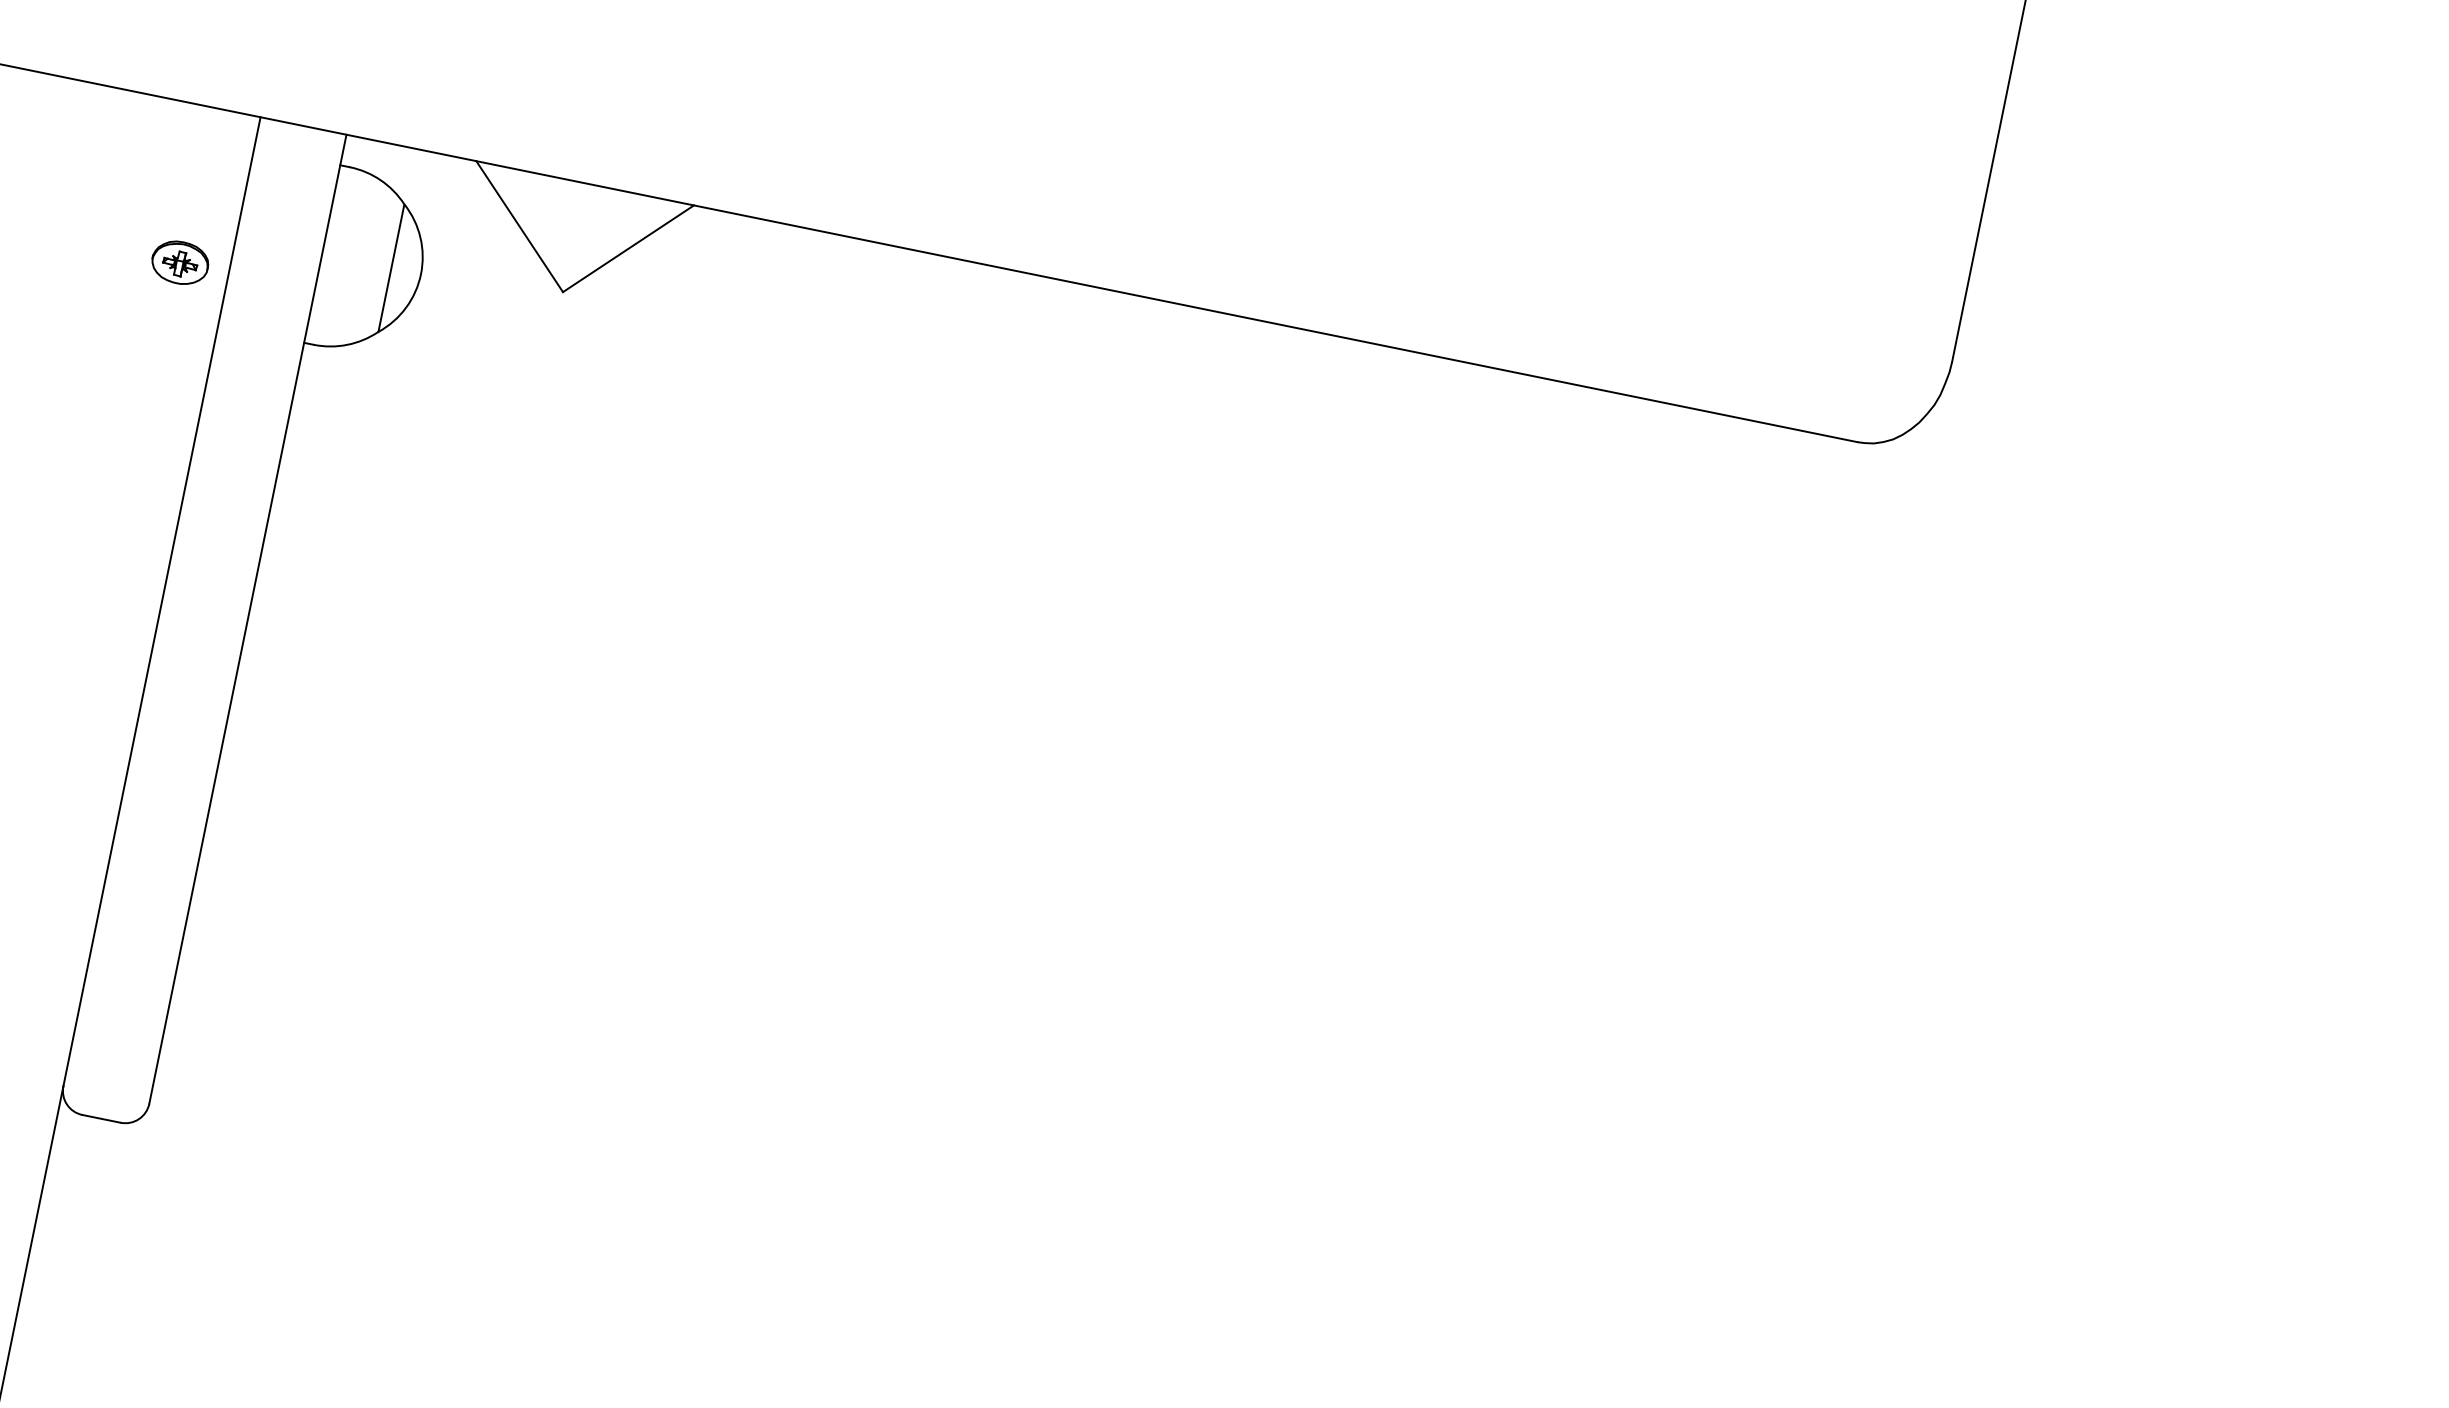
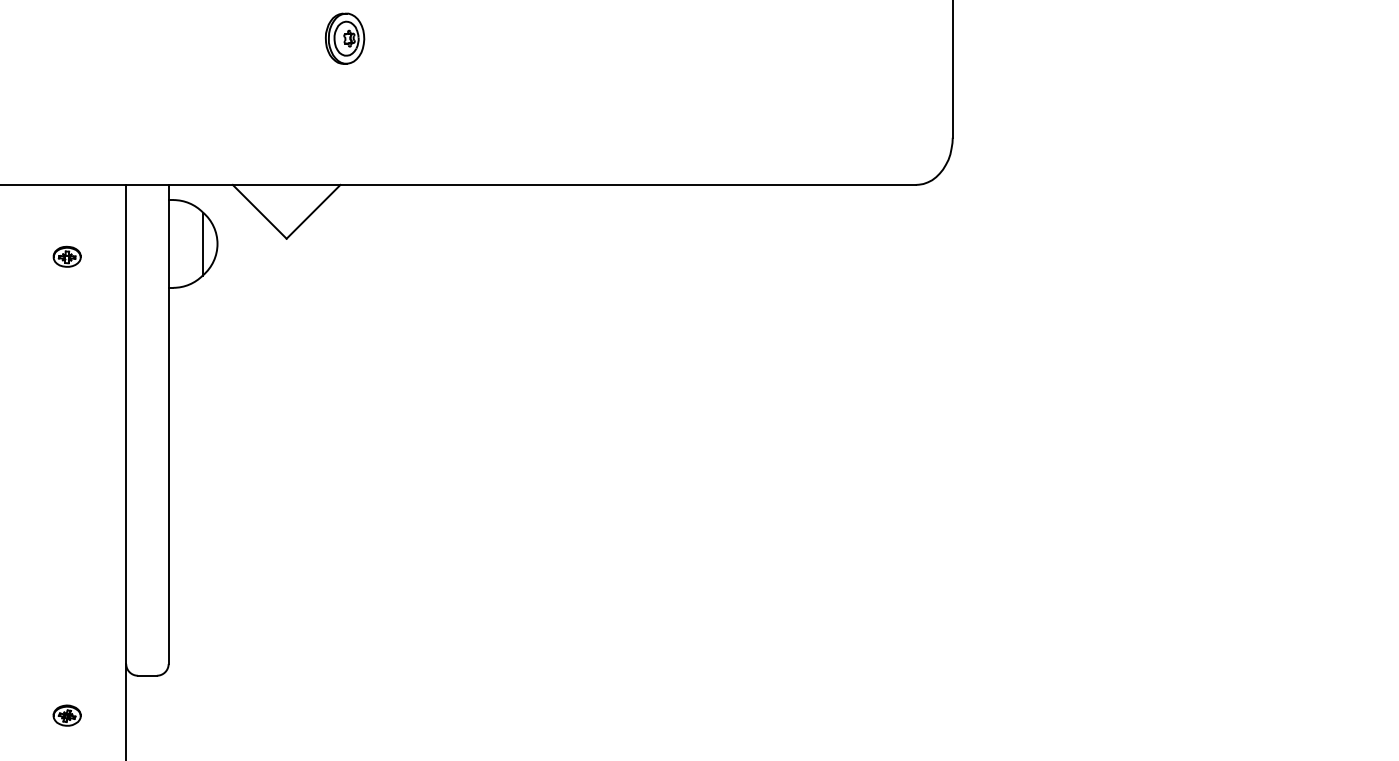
part: (179, 261) -> (66, 256), moved

